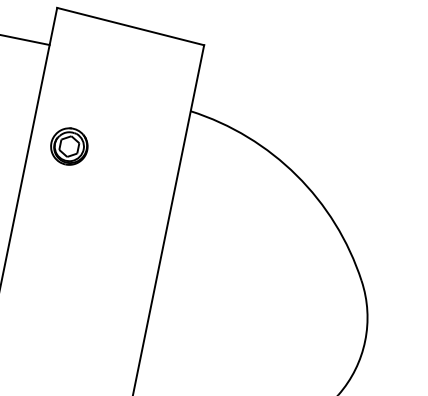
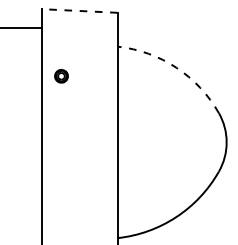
line: (130, 25) -> (79, 10), solid -> dashed
part: (69, 147) -> (61, 76), size x0.7
arc: (297, 175) -> (176, 67), solid -> dashed

